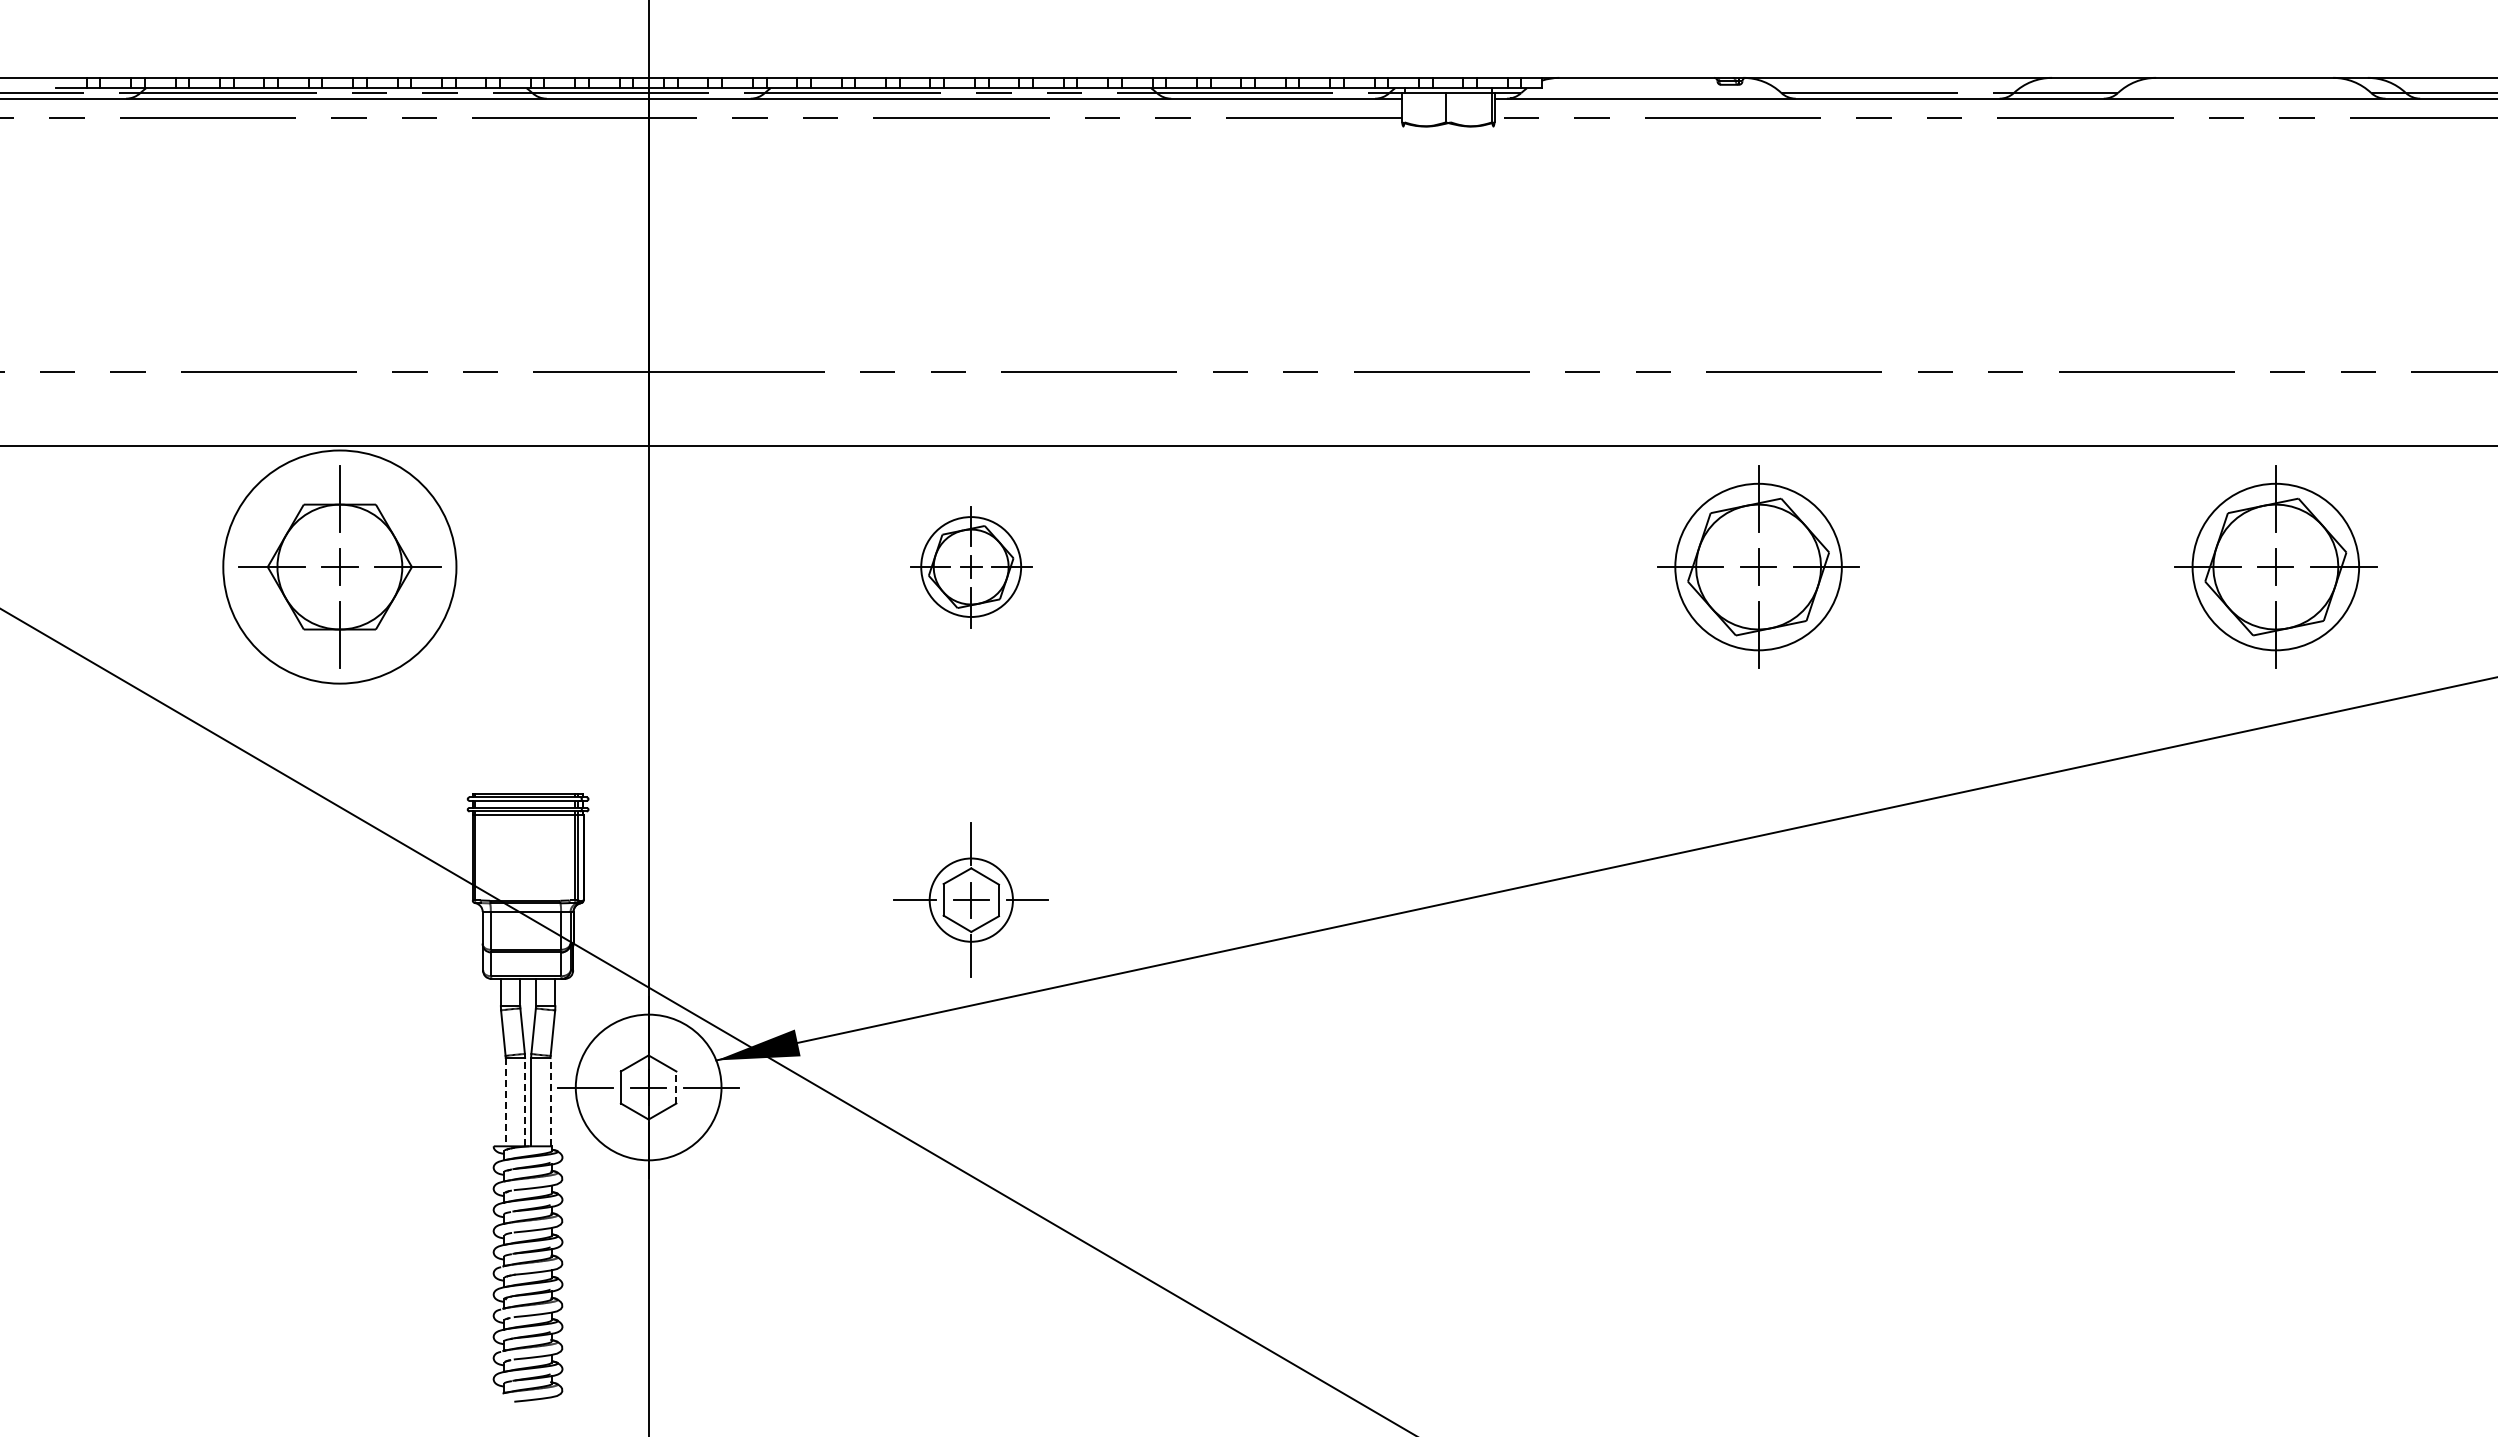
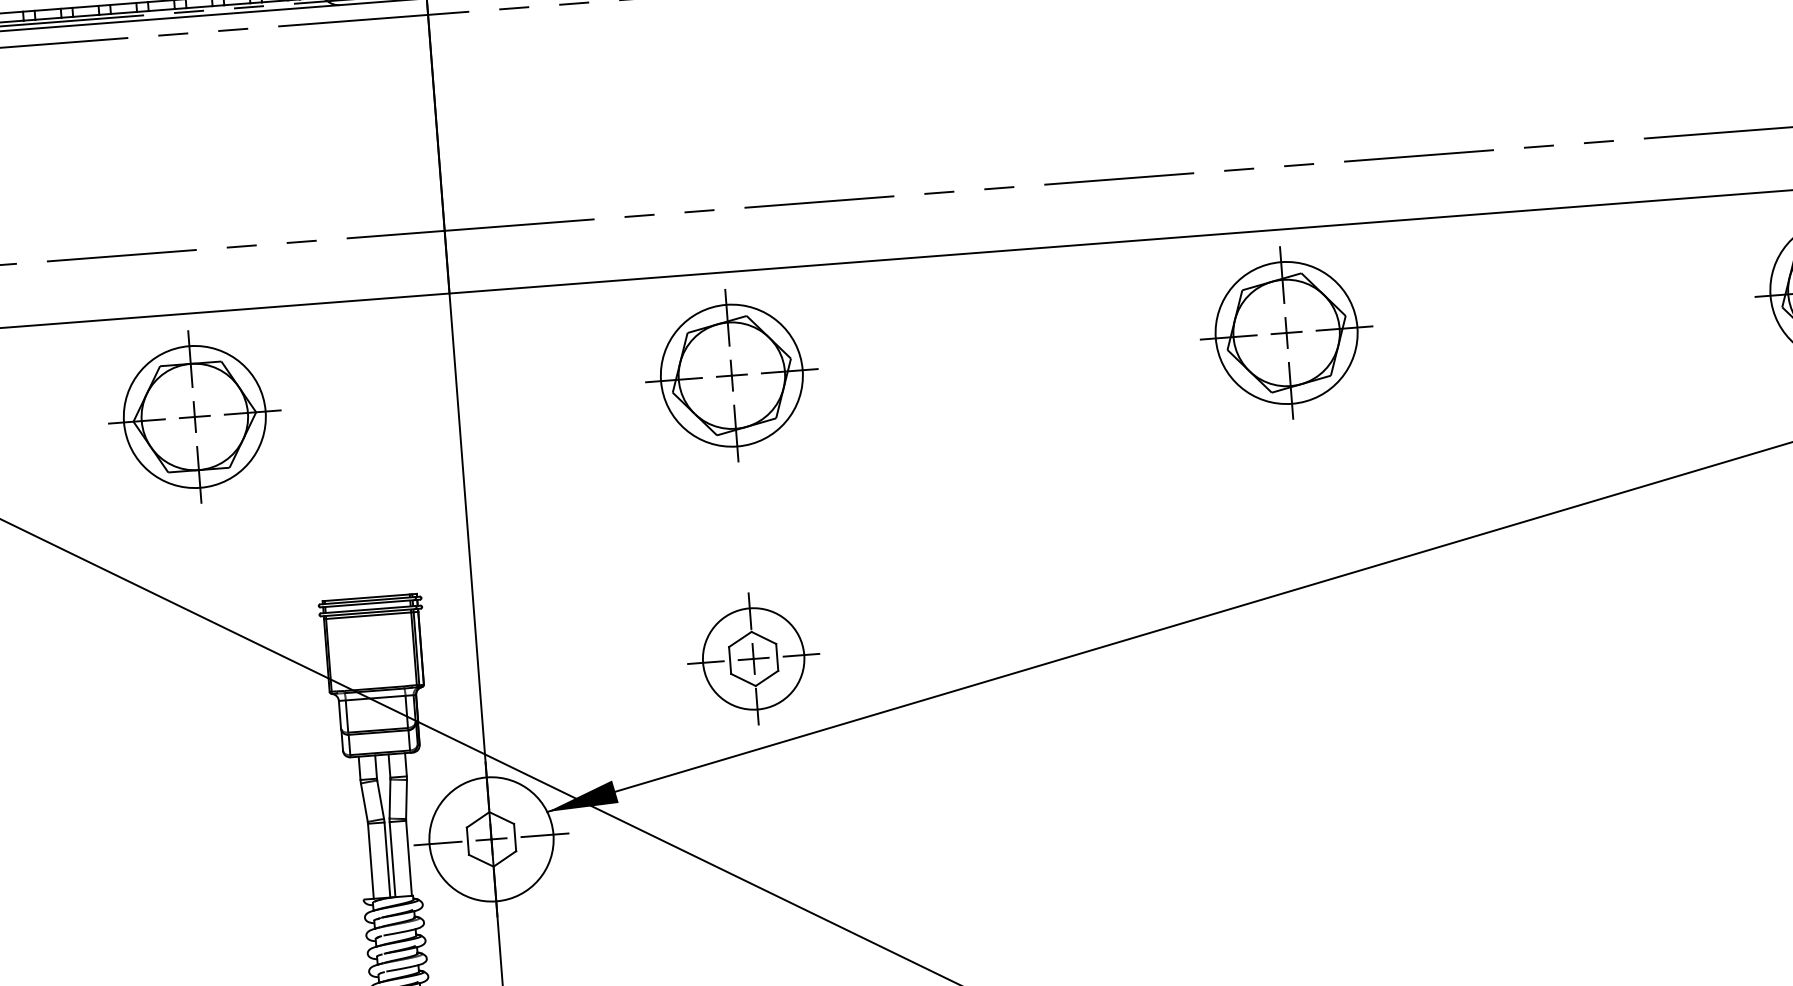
circle: (339, 566) -> (194, 416), size x0.71
part: (970, 566) -> (731, 375), size x1.67
part: (1758, 566) -> (1286, 332), moved
circle: (970, 899) -> (752, 658), size x1.43
line: (676, 1087) -> (515, 837), dashed -> solid
line: (525, 1101) -> (387, 859), dashed -> solid
line: (550, 1101) -> (408, 857), dashed -> solid
line: (505, 1102) -> (370, 861), dashed -> solid

